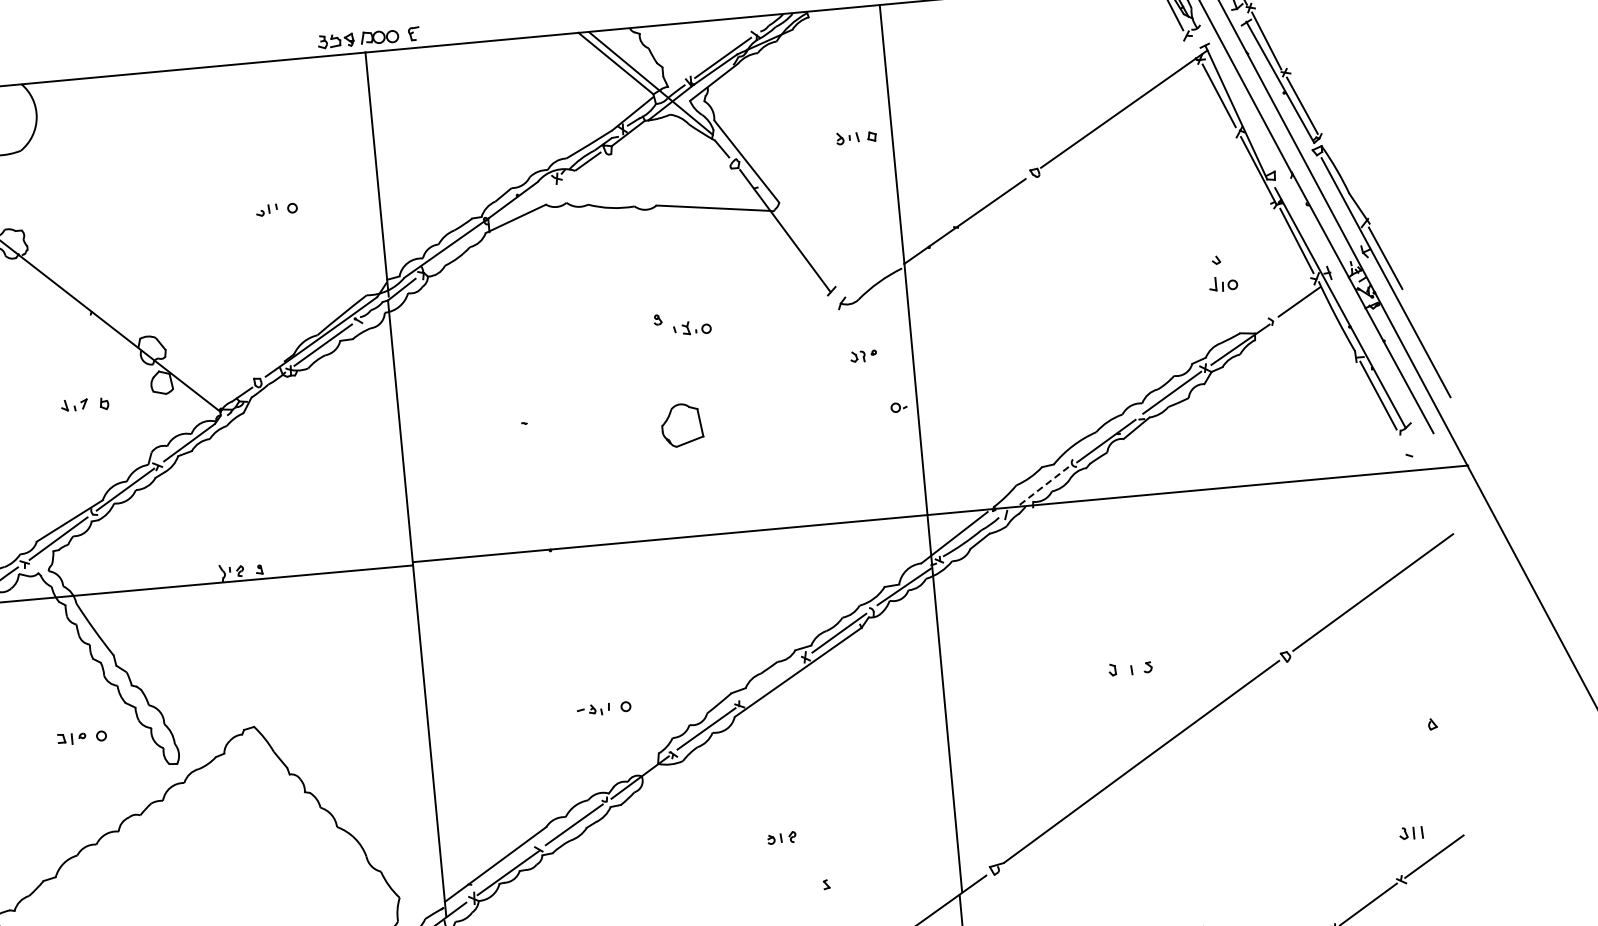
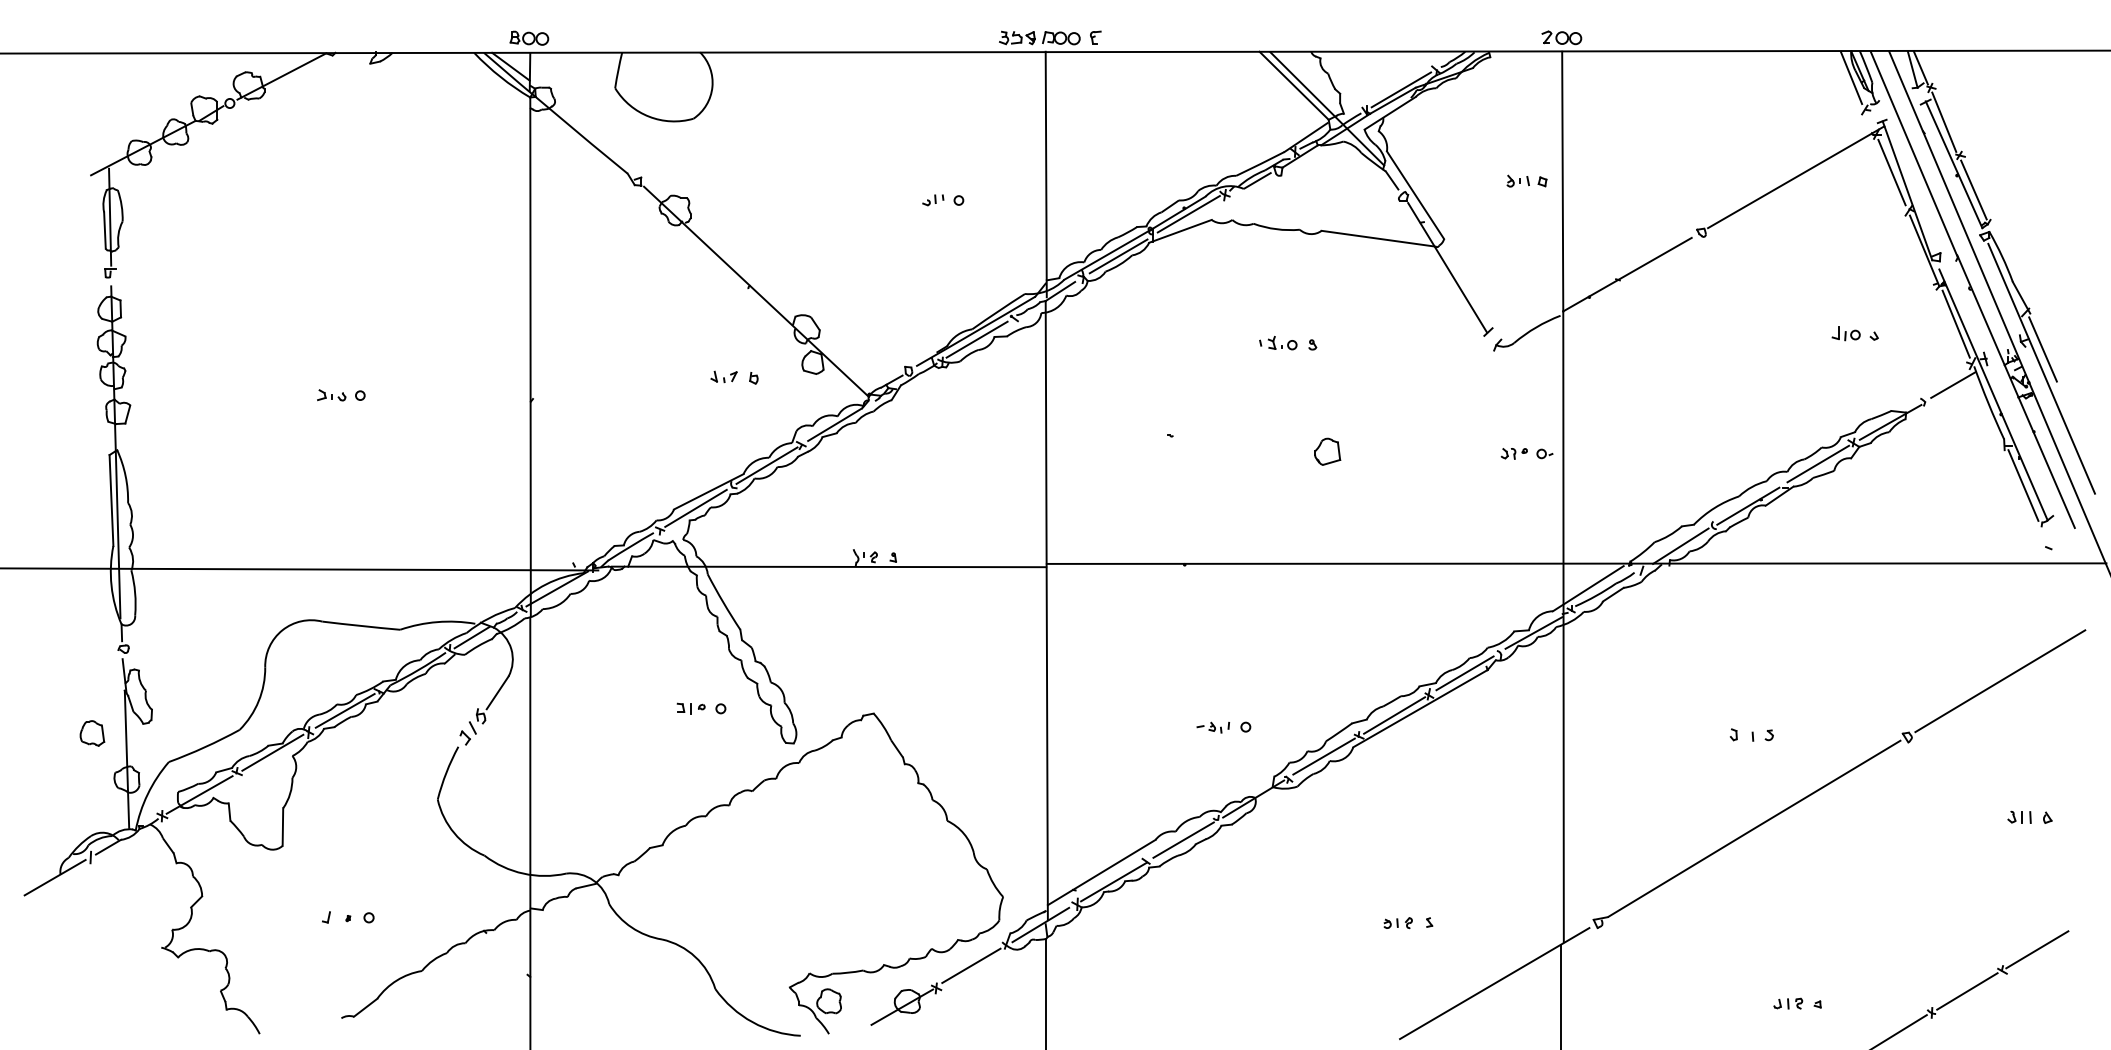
line: (522, 201) -> (1188, 214), added
line: (456, 249) -> (1118, 256), added
part: (1222, 284) -> (1845, 333), moved
part: (692, 328) -> (1278, 343), moved
part: (862, 356) -> (1513, 453), moved
part: (682, 424) -> (1327, 451), size x0.62
line: (1042, 487) -> (1680, 546), dashed -> solid
line: (772, 681) -> (1394, 715), added
part: (1411, 832) -> (2019, 816), moved
part: (781, 838) -> (1397, 923), moved

